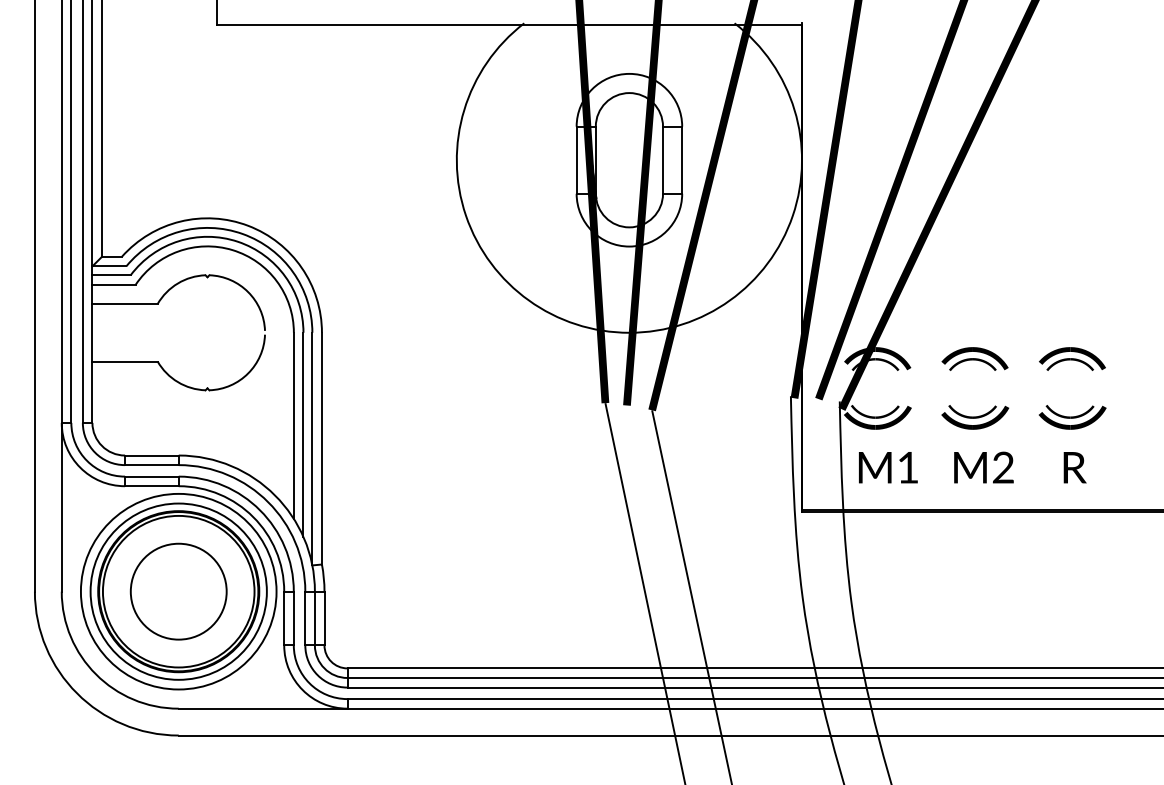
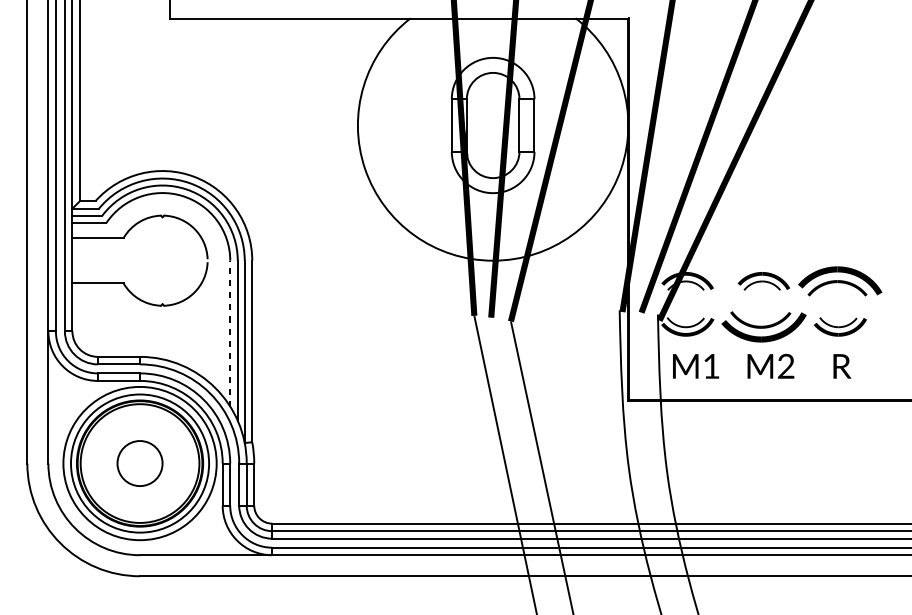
part: (1072, 358) -> (840, 280), size x1.6
part: (975, 417) -> (764, 327), size x1.6
line: (293, 425) -> (229, 333), solid -> dashed
circle: (178, 591) -> (139, 463), size x0.6

